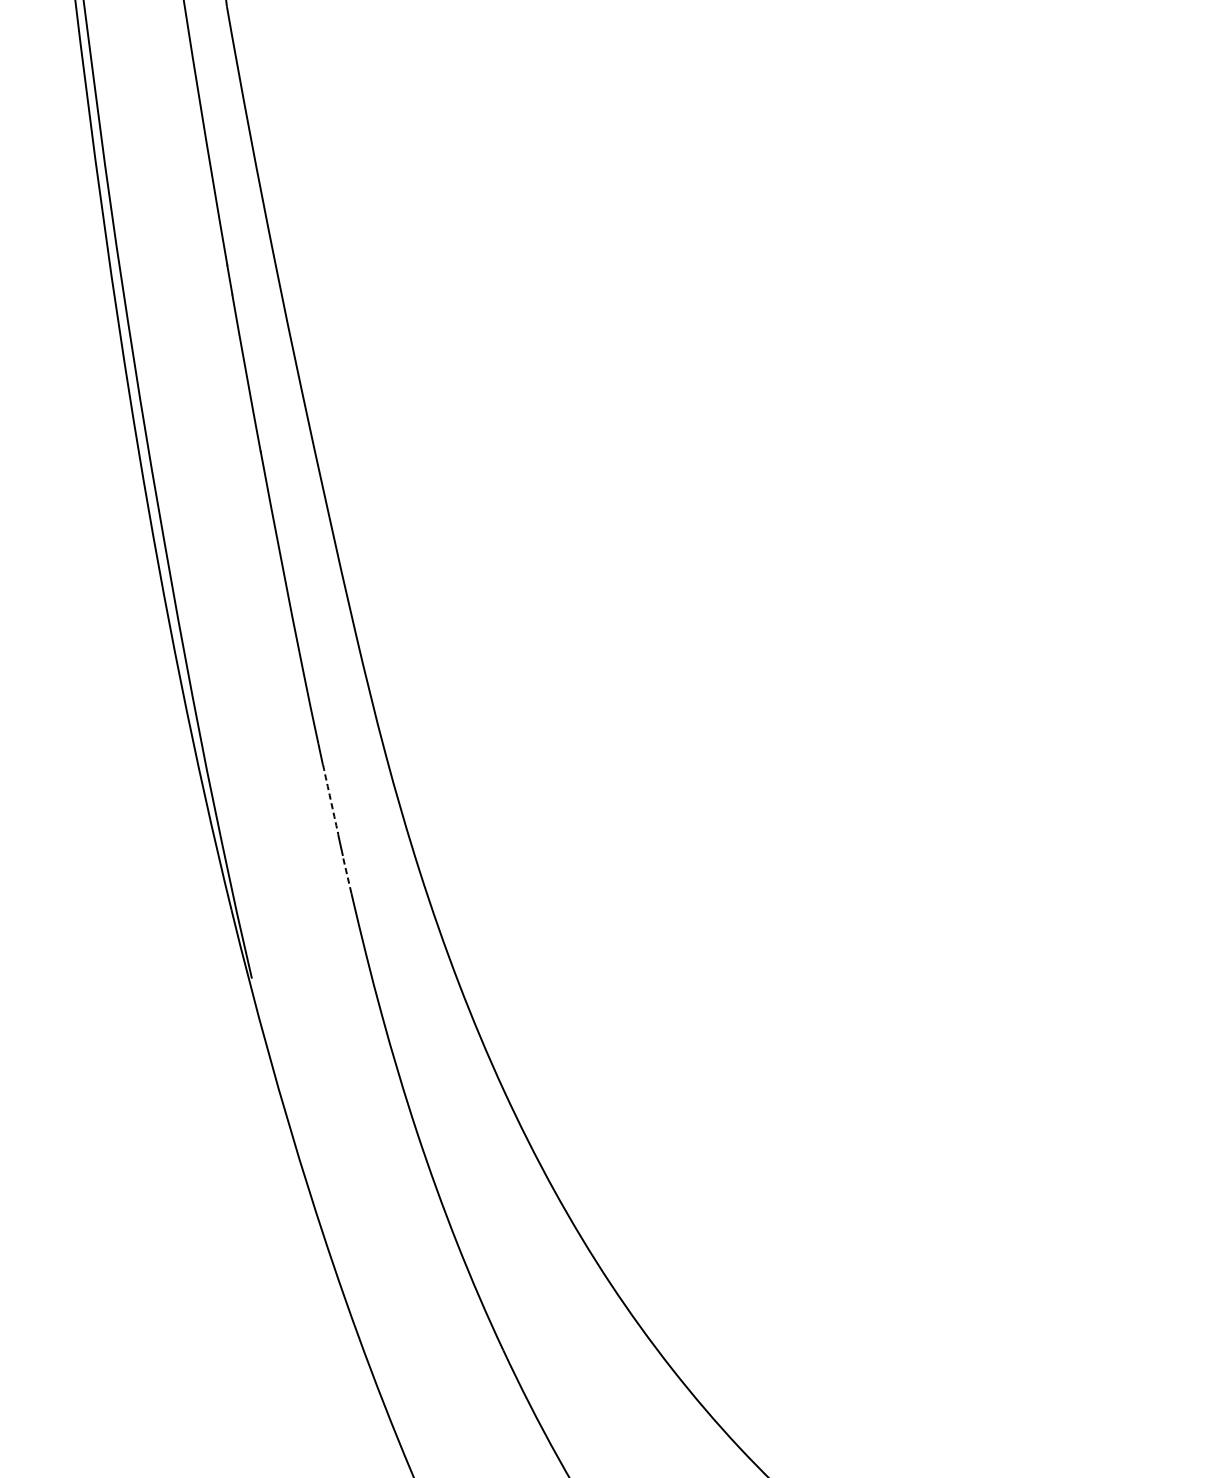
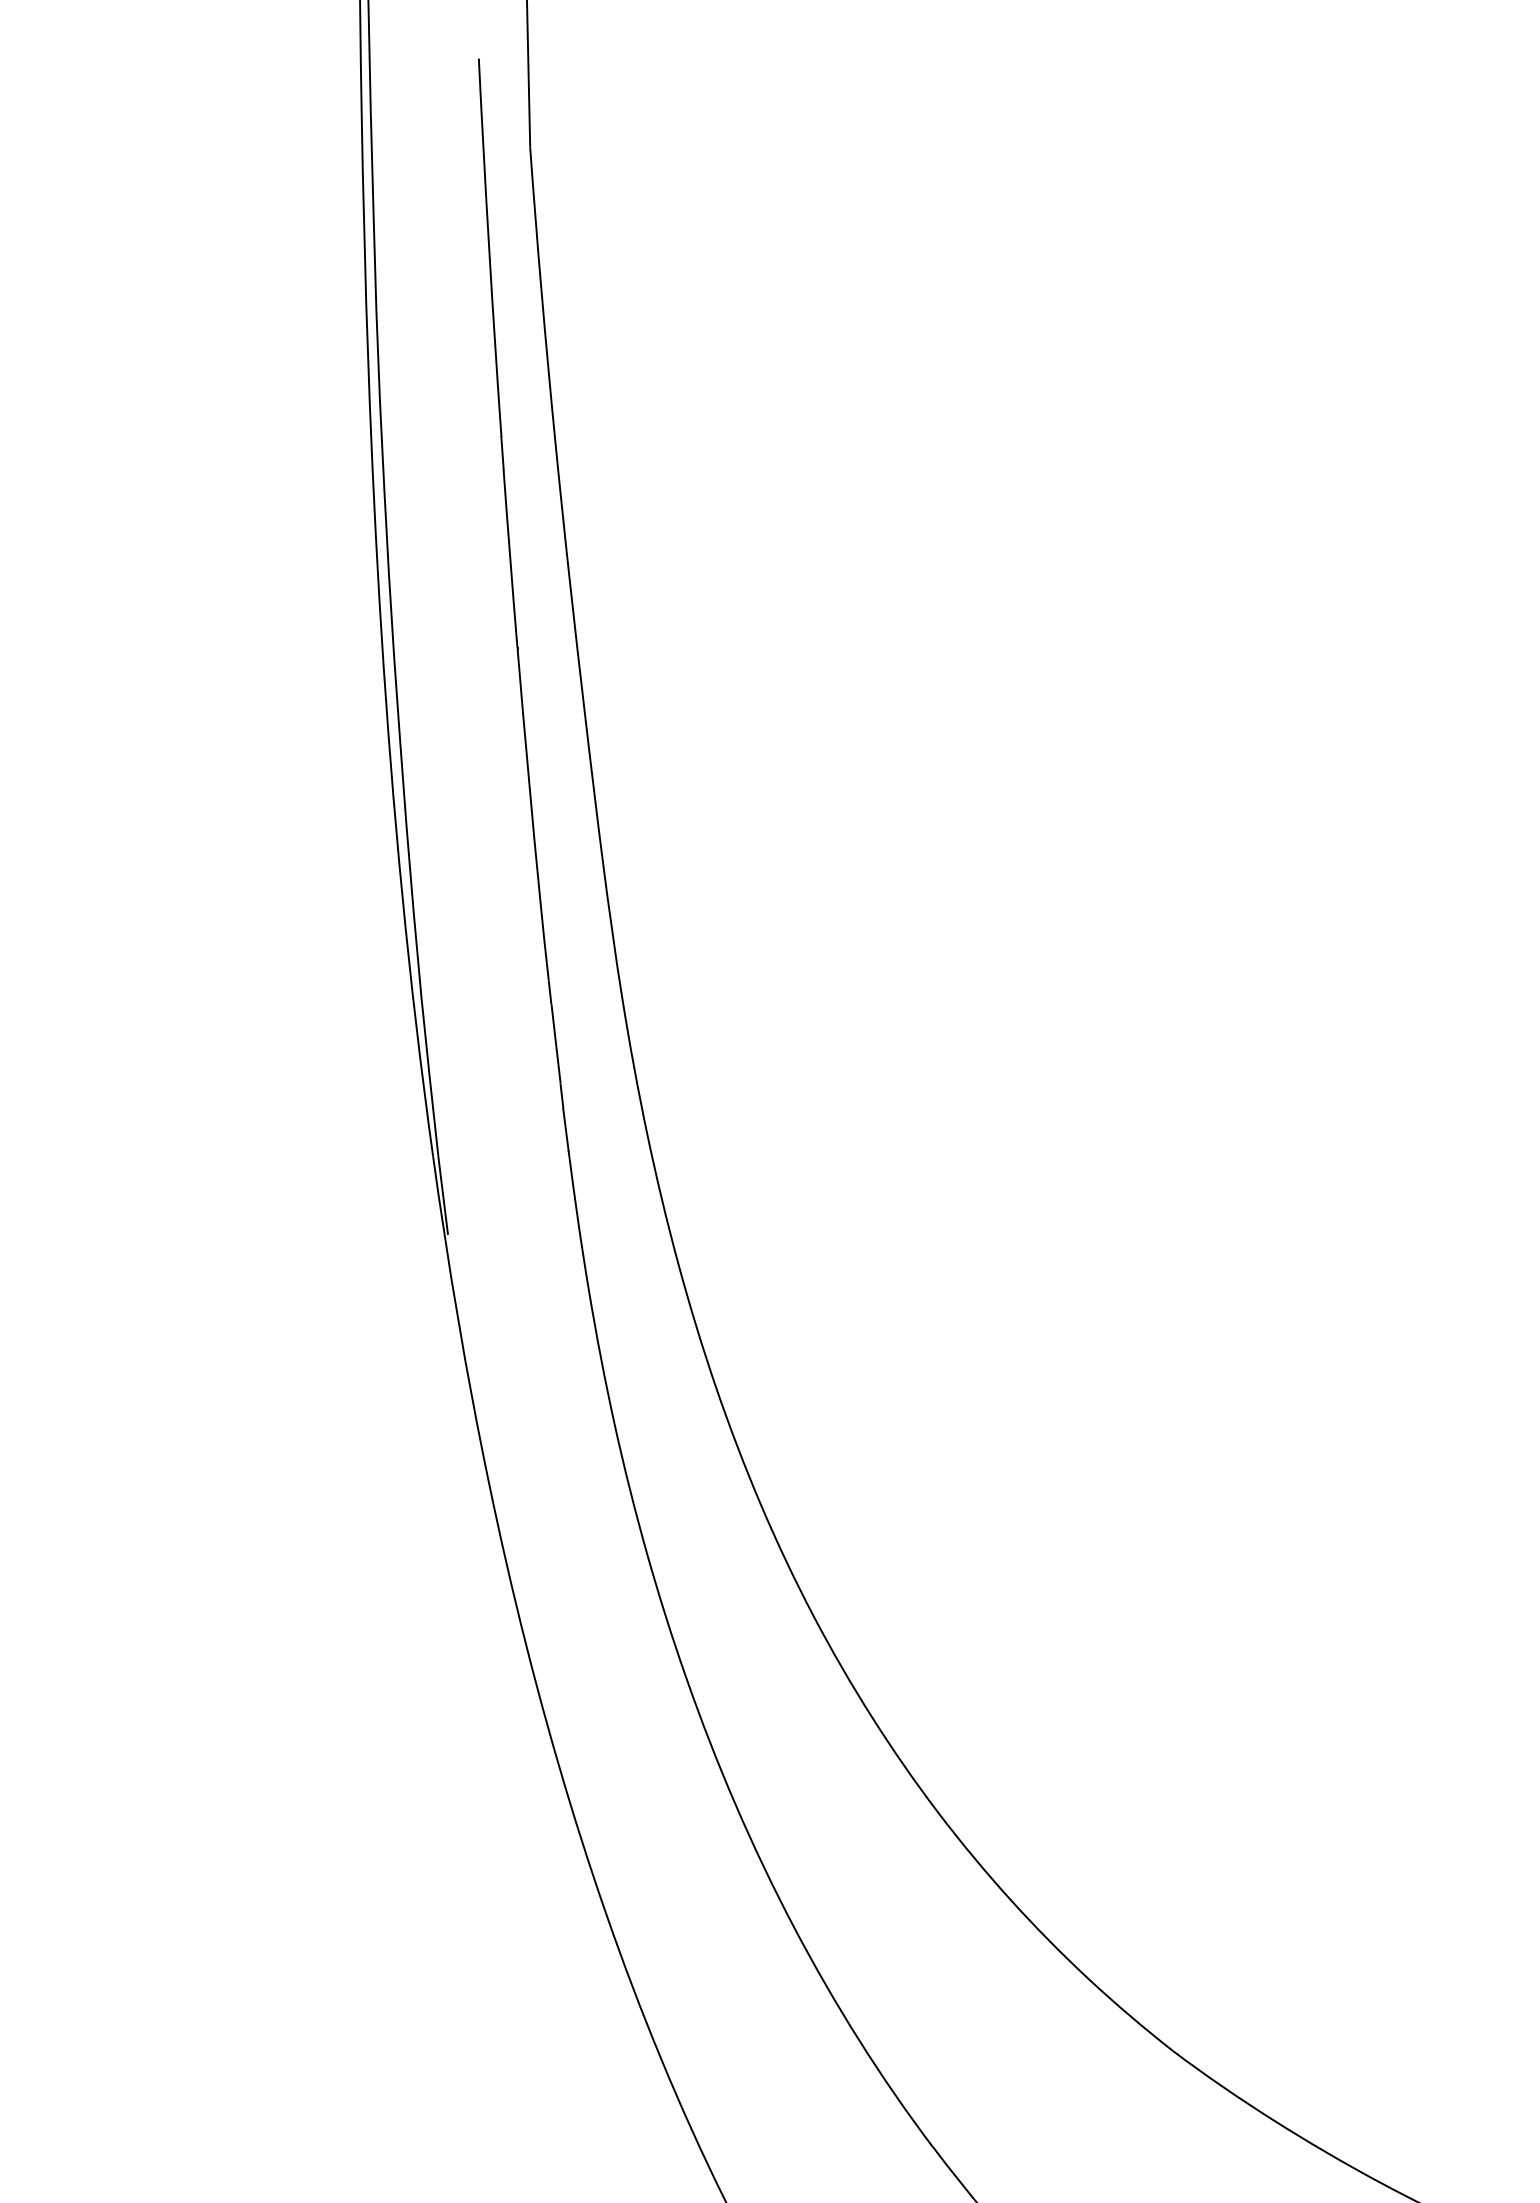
arc: (330, 799) -> (556, 1043), dashed -> solid
line: (346, 874) -> (565, 1129), dashed -> solid

